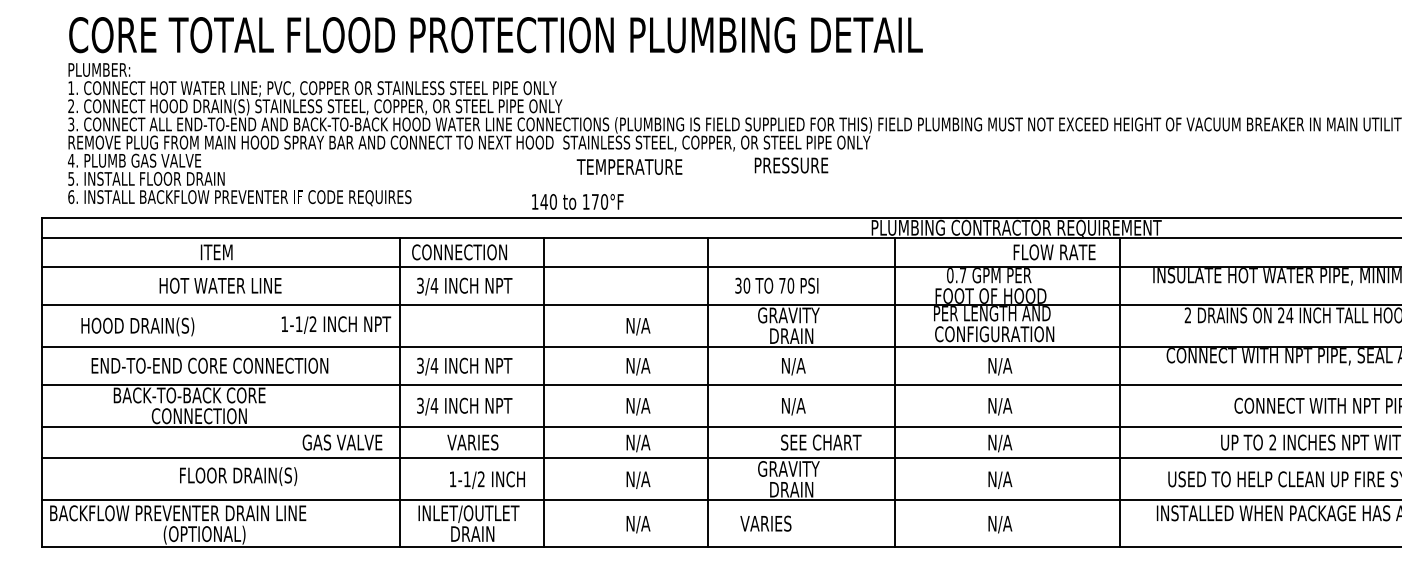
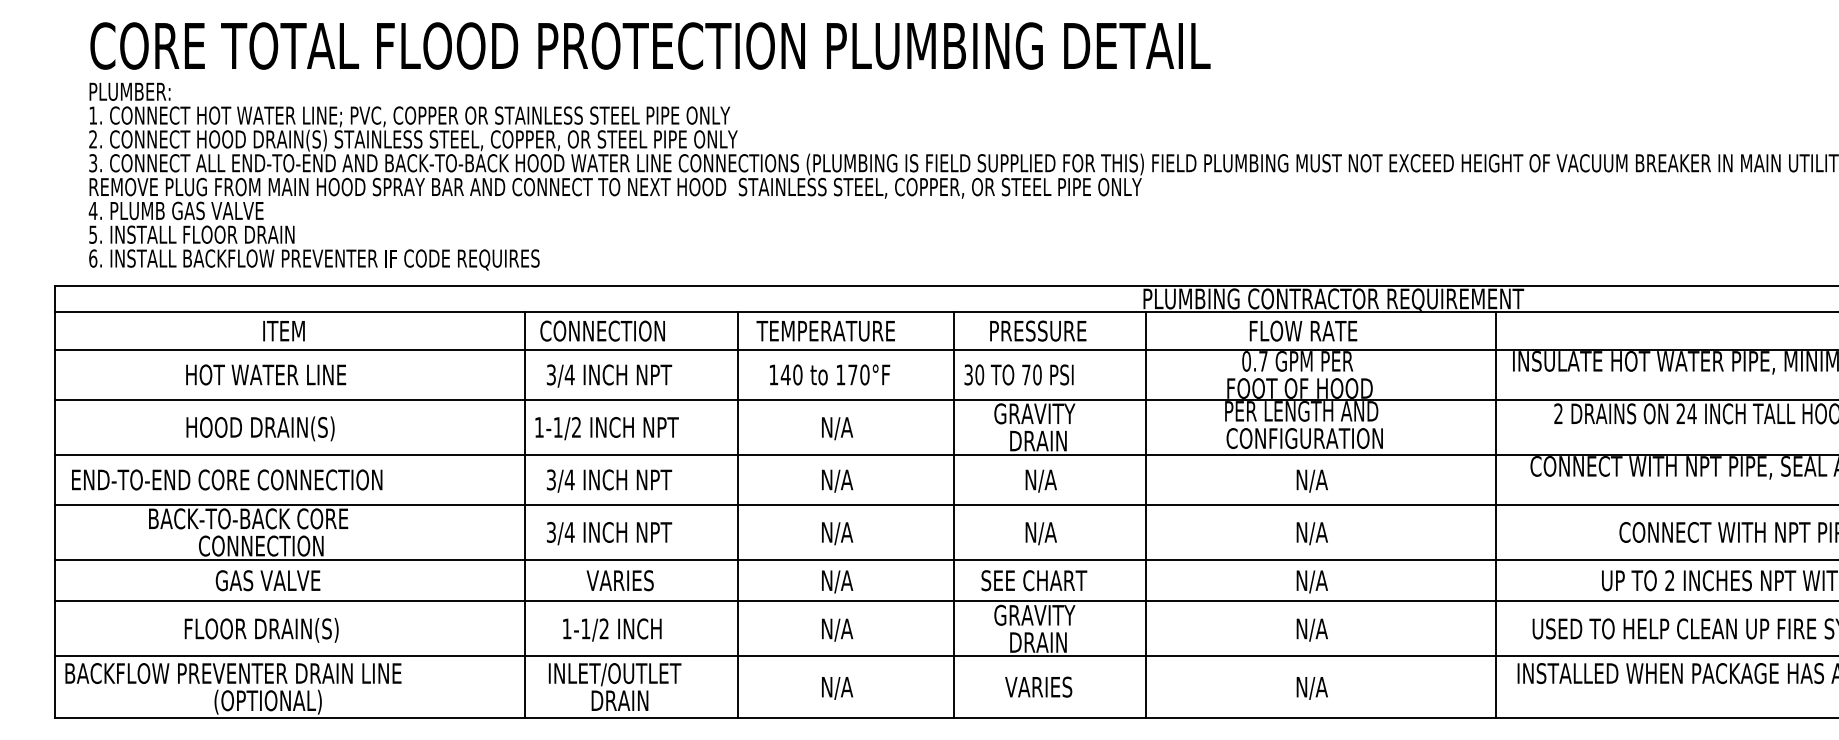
text: (791, 165) -> (1038, 330), moved
text: (629, 167) -> (825, 331), moved
text: (578, 201) -> (830, 374), moved
text: (1054, 251) -> (1303, 330), moved
text: (220, 285) -> (266, 374), moved
text: (335, 325) -> (606, 428), moved
text: (137, 326) -> (260, 428), moved
text: (210, 365) -> (227, 479), moved
line: (544, 392) -> (738, 514), moved
line: (707, 392) -> (954, 514), moved
line: (895, 392) -> (1145, 514), moved
line: (1120, 392) -> (1496, 514), moved
text: (342, 442) -> (267, 580), moved
text: (821, 442) -> (1034, 580), moved
text: (238, 476) -> (261, 630), moved
text: (487, 479) -> (612, 629), moved
text: (765, 523) -> (1038, 686), moved

